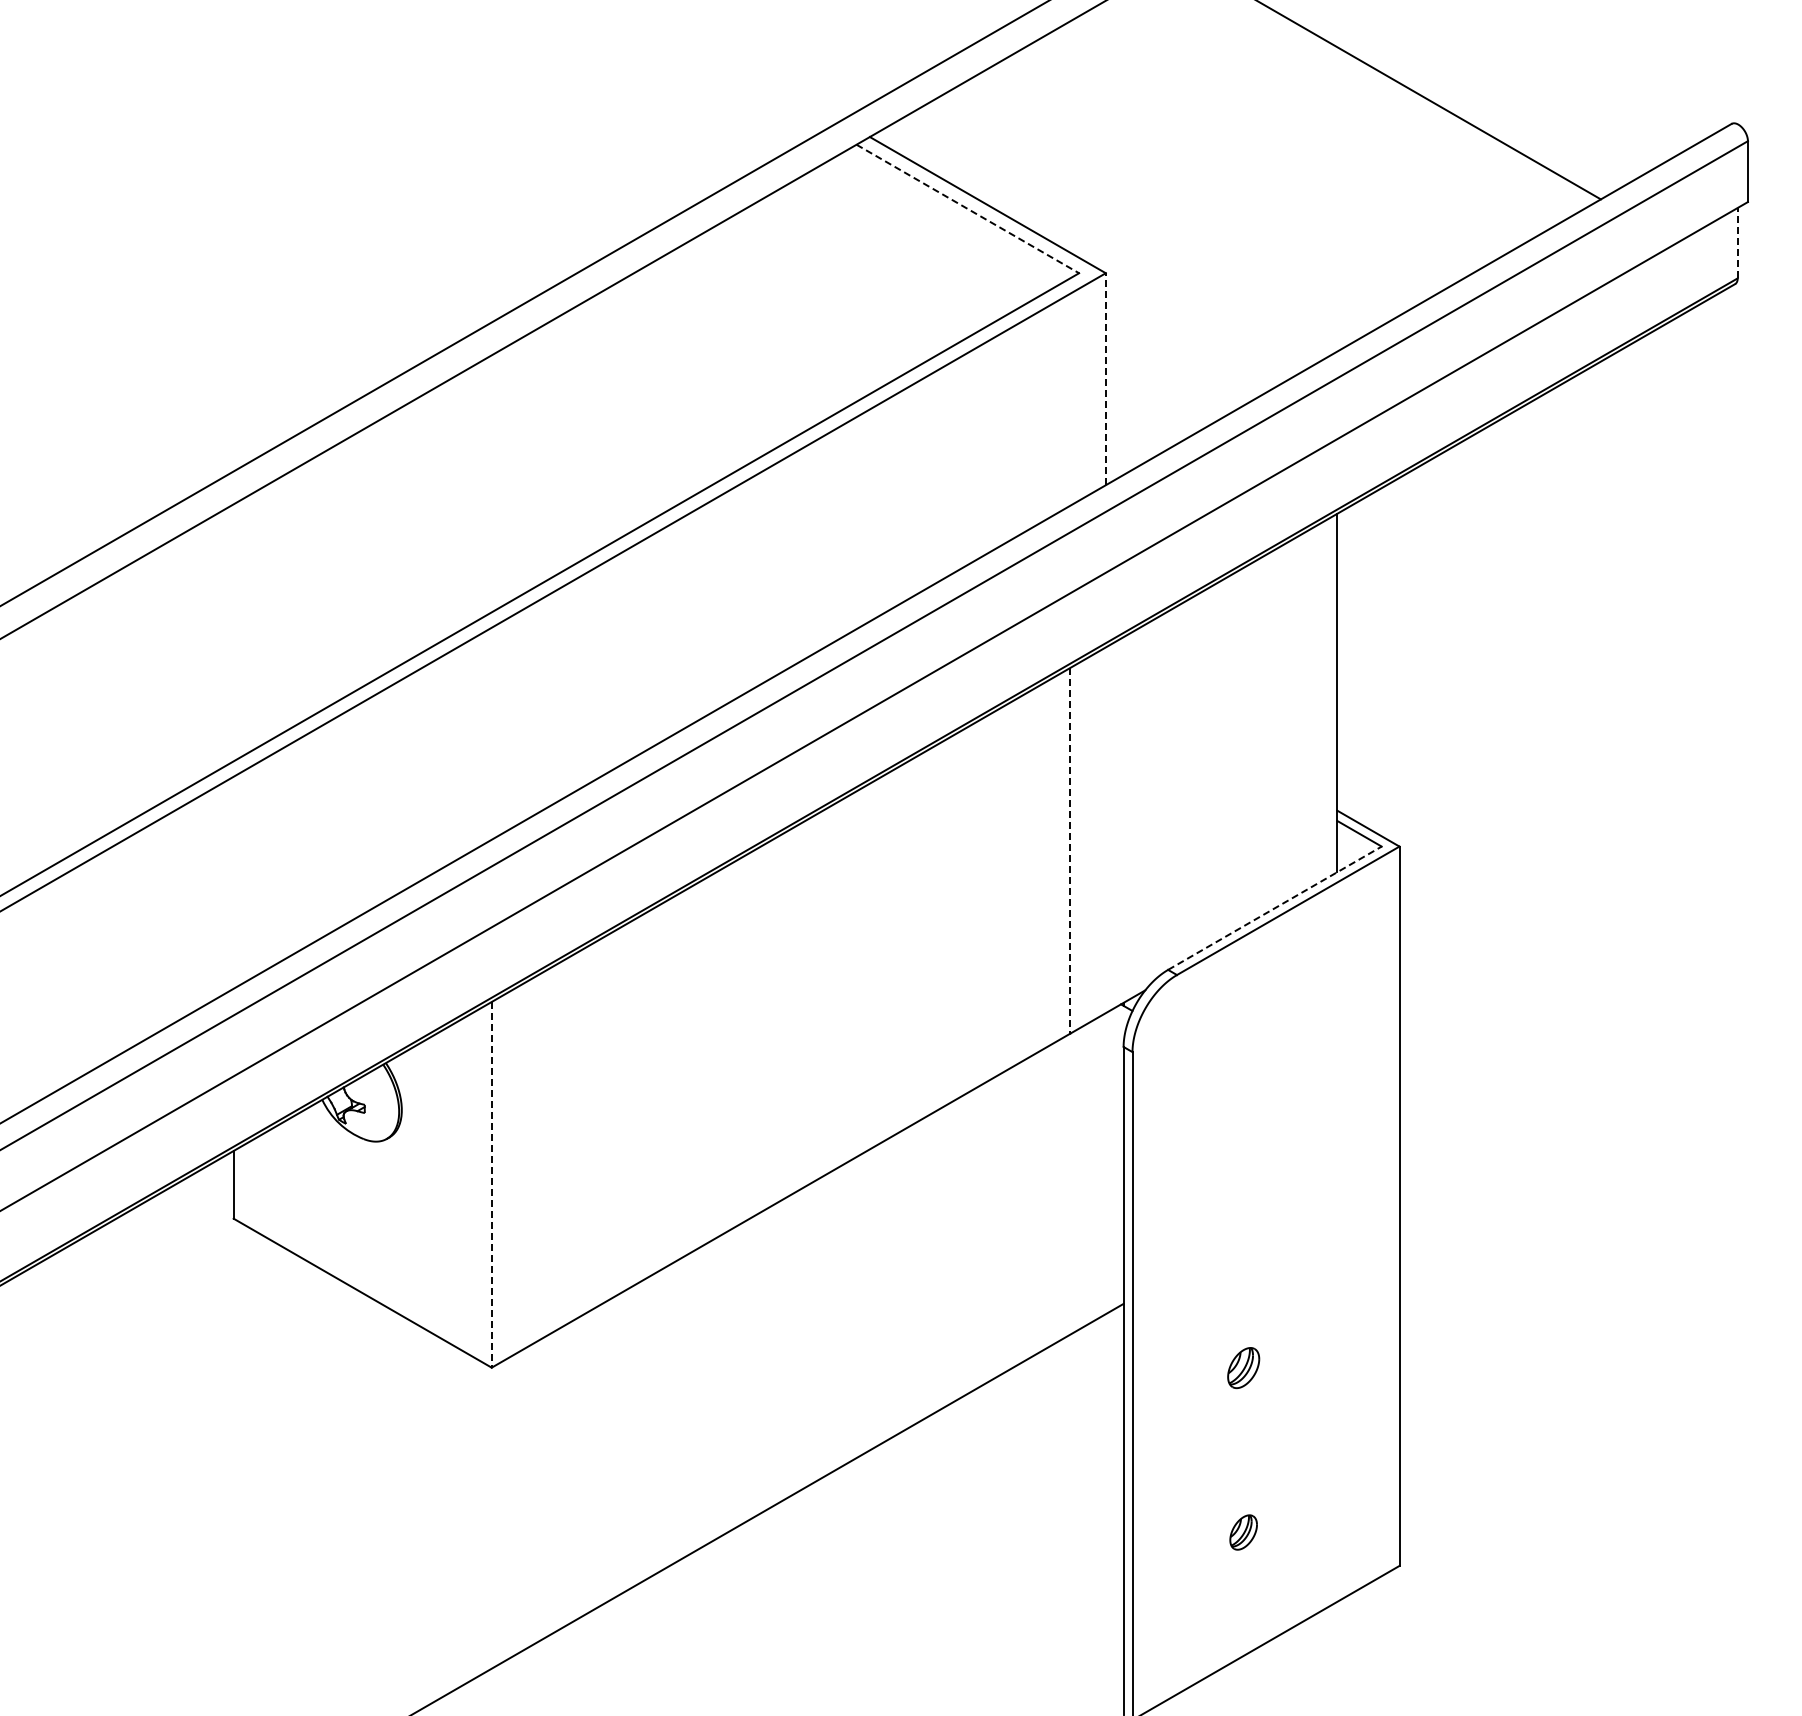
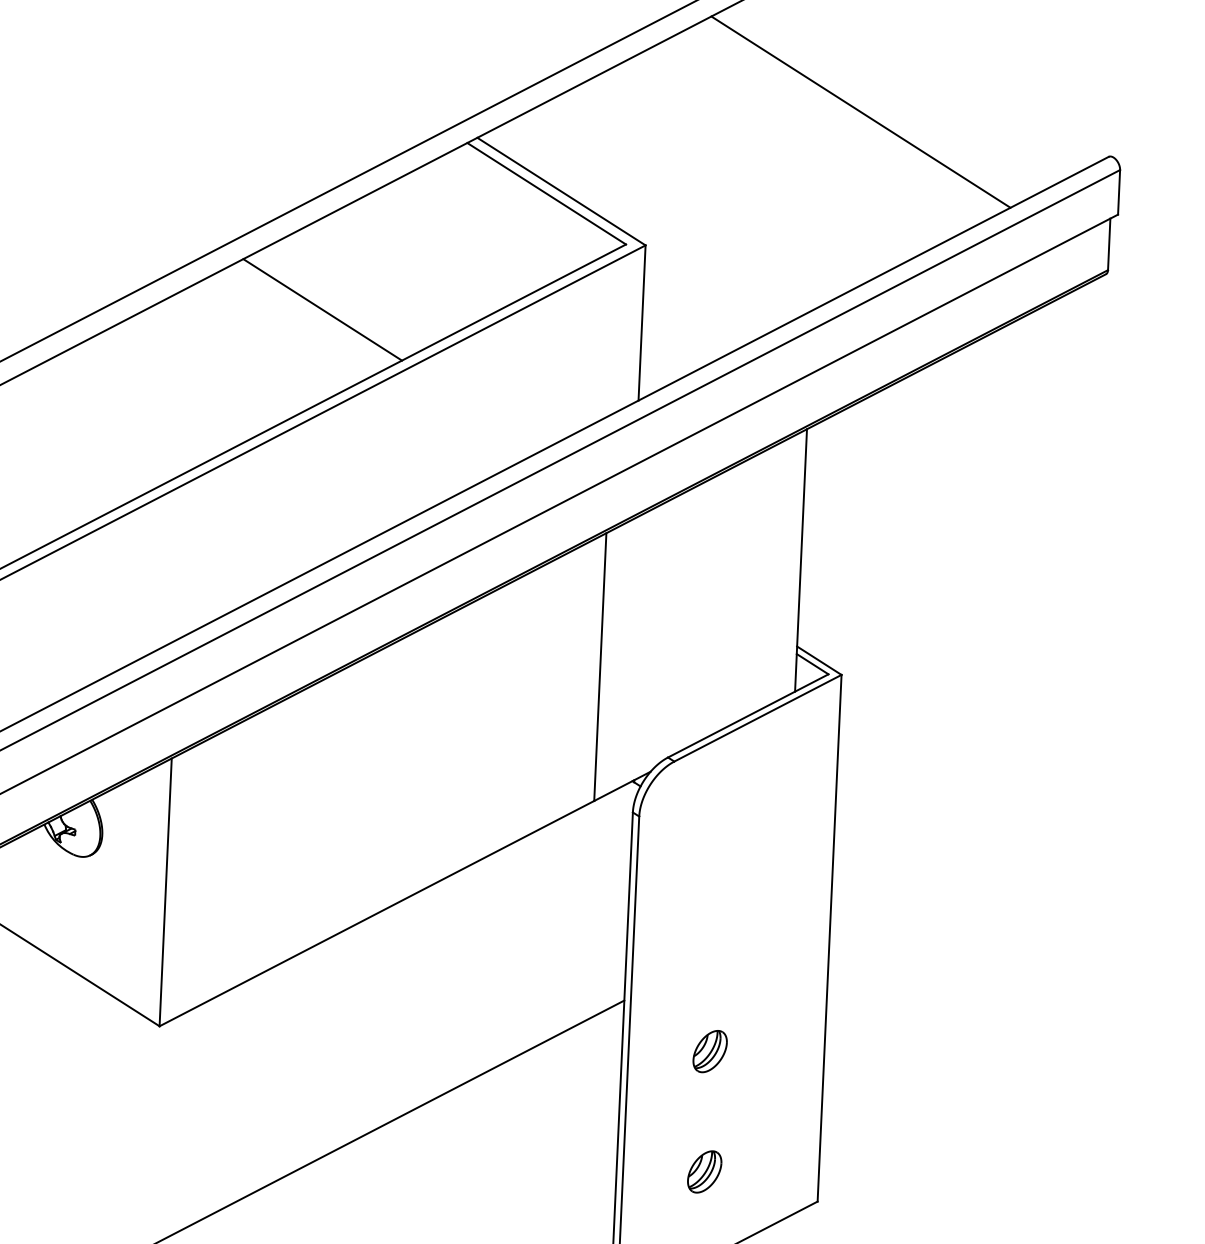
line: (967, 208) -> (546, 193), dashed -> solid
line: (1737, 242) -> (1109, 243), dashed -> solid
line: (1105, 378) -> (641, 322), dashed -> solid
line: (669, 380) -> (322, 309), added
line: (1070, 850) -> (600, 666), dashed -> solid
line: (1275, 907) -> (748, 715), dashed -> solid
line: (491, 1184) -> (165, 892), dashed -> solid
part: (1243, 1367) -> (710, 1051), size x1.43
part: (1243, 1532) -> (704, 1171), size x1.67

